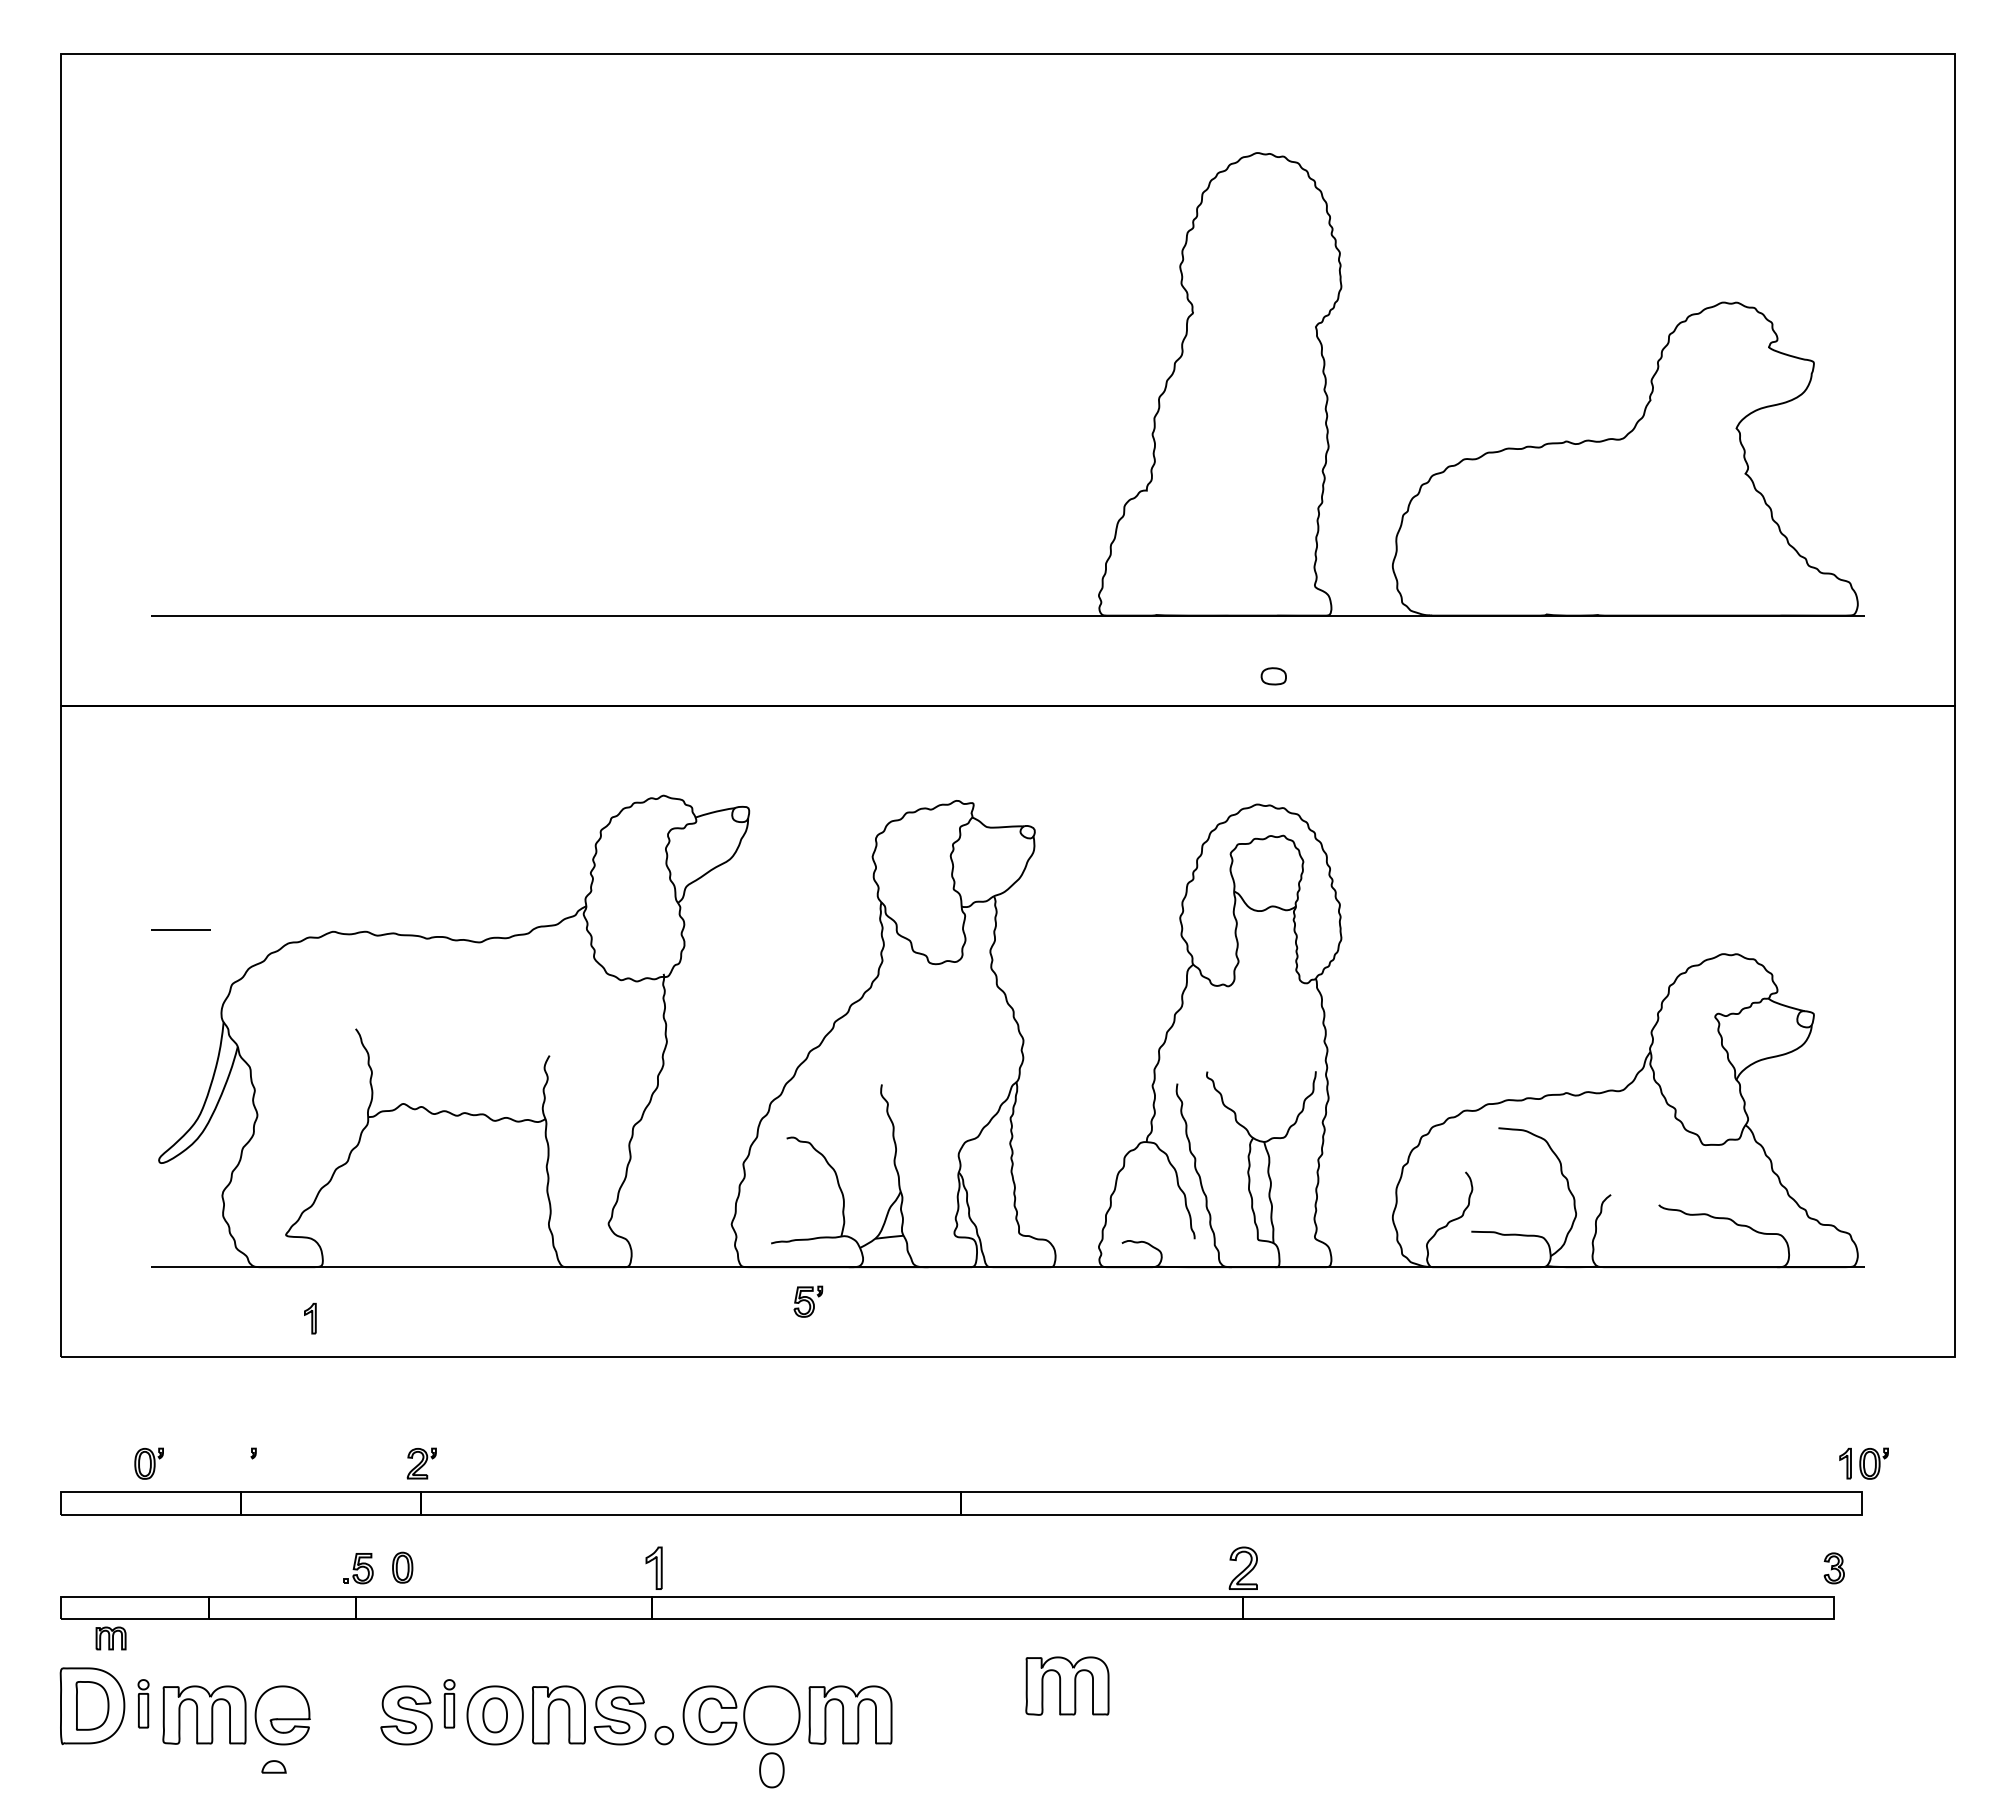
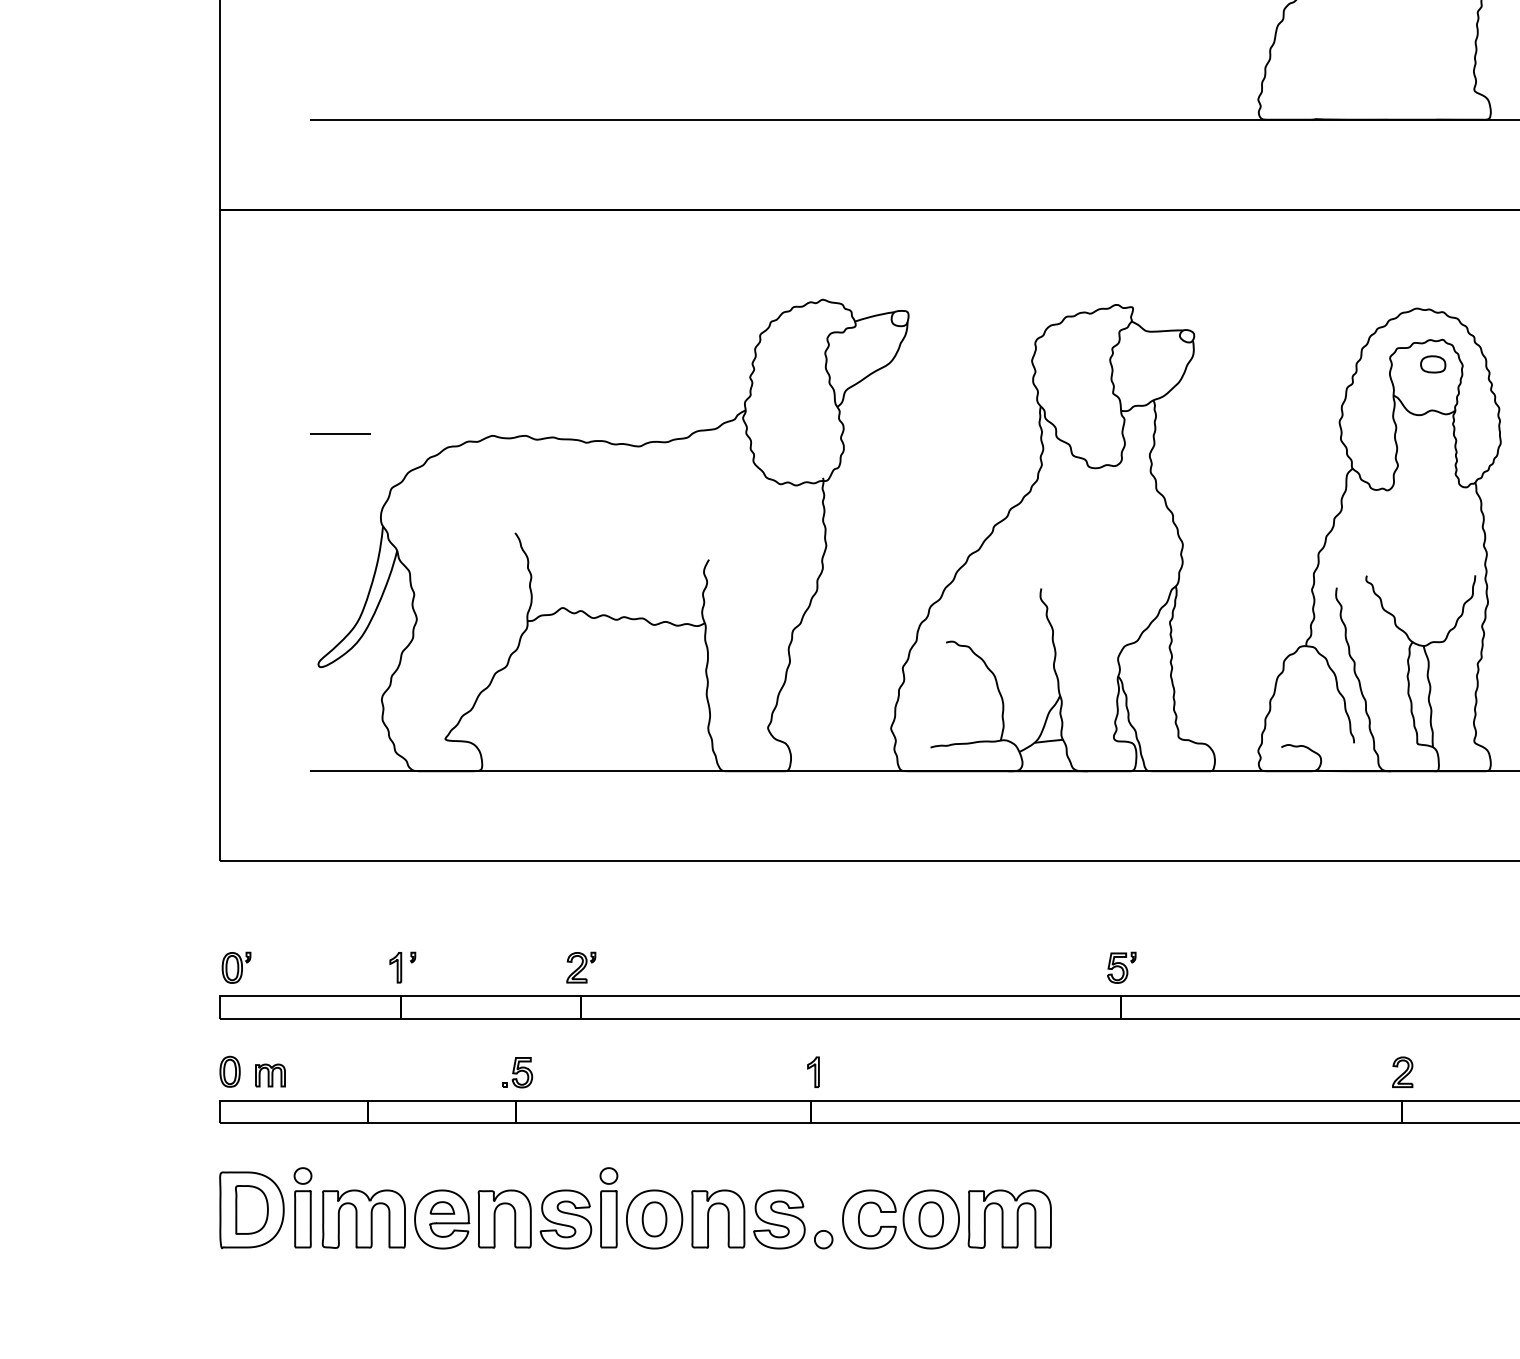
part: (1273, 676) -> (1432, 364), moved
part: (808, 1301) -> (1121, 967), moved
part: (310, 1318) -> (395, 967), moved
part: (148, 1463) -> (235, 967), moved
part: (402, 1567) -> (229, 1071), moved
part: (653, 1567) -> (812, 1071), size x0.71
part: (1242, 1567) -> (1401, 1071), size x0.71
part: (110, 1638) -> (269, 1075), moved
part: (1067, 1685) -> (1226, 1189), removed
part: (143, 1703) -> (302, 1207), size x1.67
part: (449, 1703) -> (608, 1207), size x1.67
part: (336, 1714) -> (495, 1218), added
part: (273, 1766) -> (441, 1207), moved
part: (771, 1770) -> (930, 1219), moved

